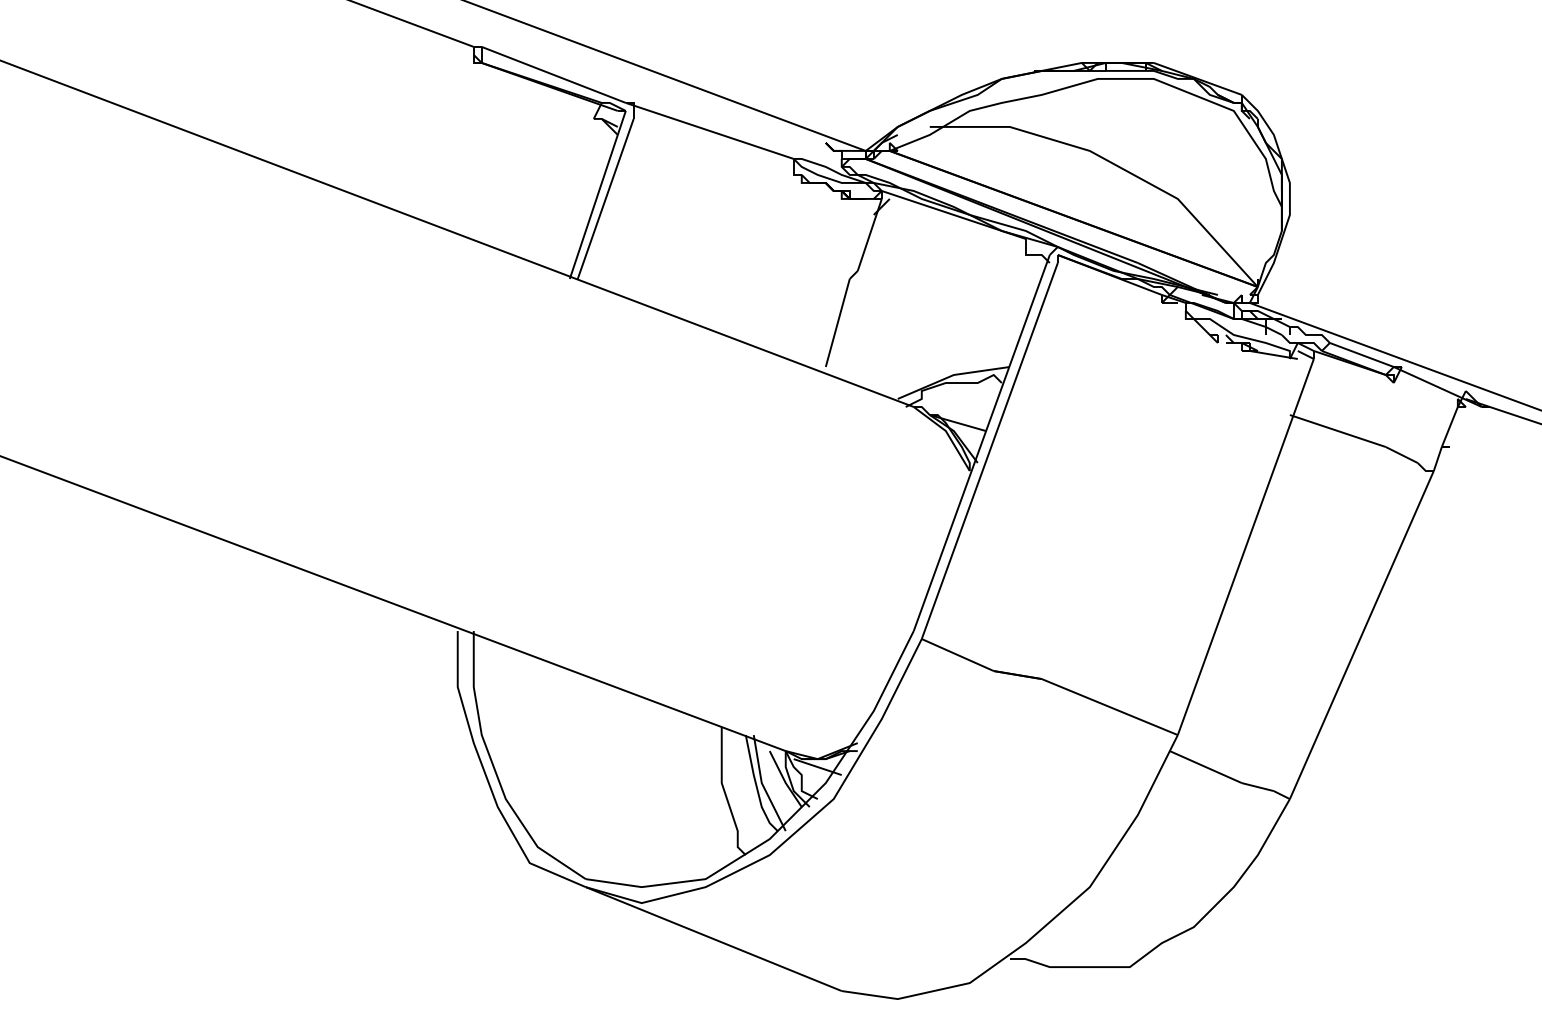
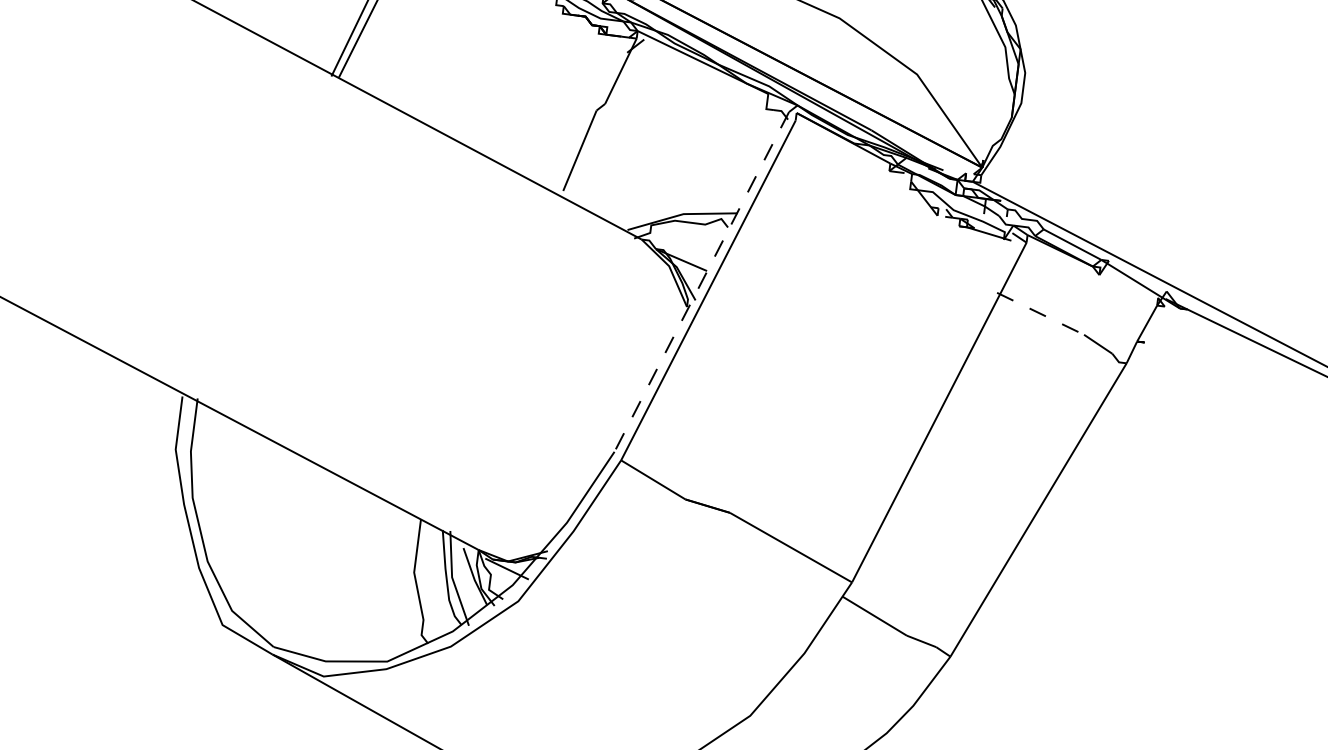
line: (1337, 431) -> (1040, 314), solid -> dashed
line: (981, 443) -> (701, 282), solid -> dashed

